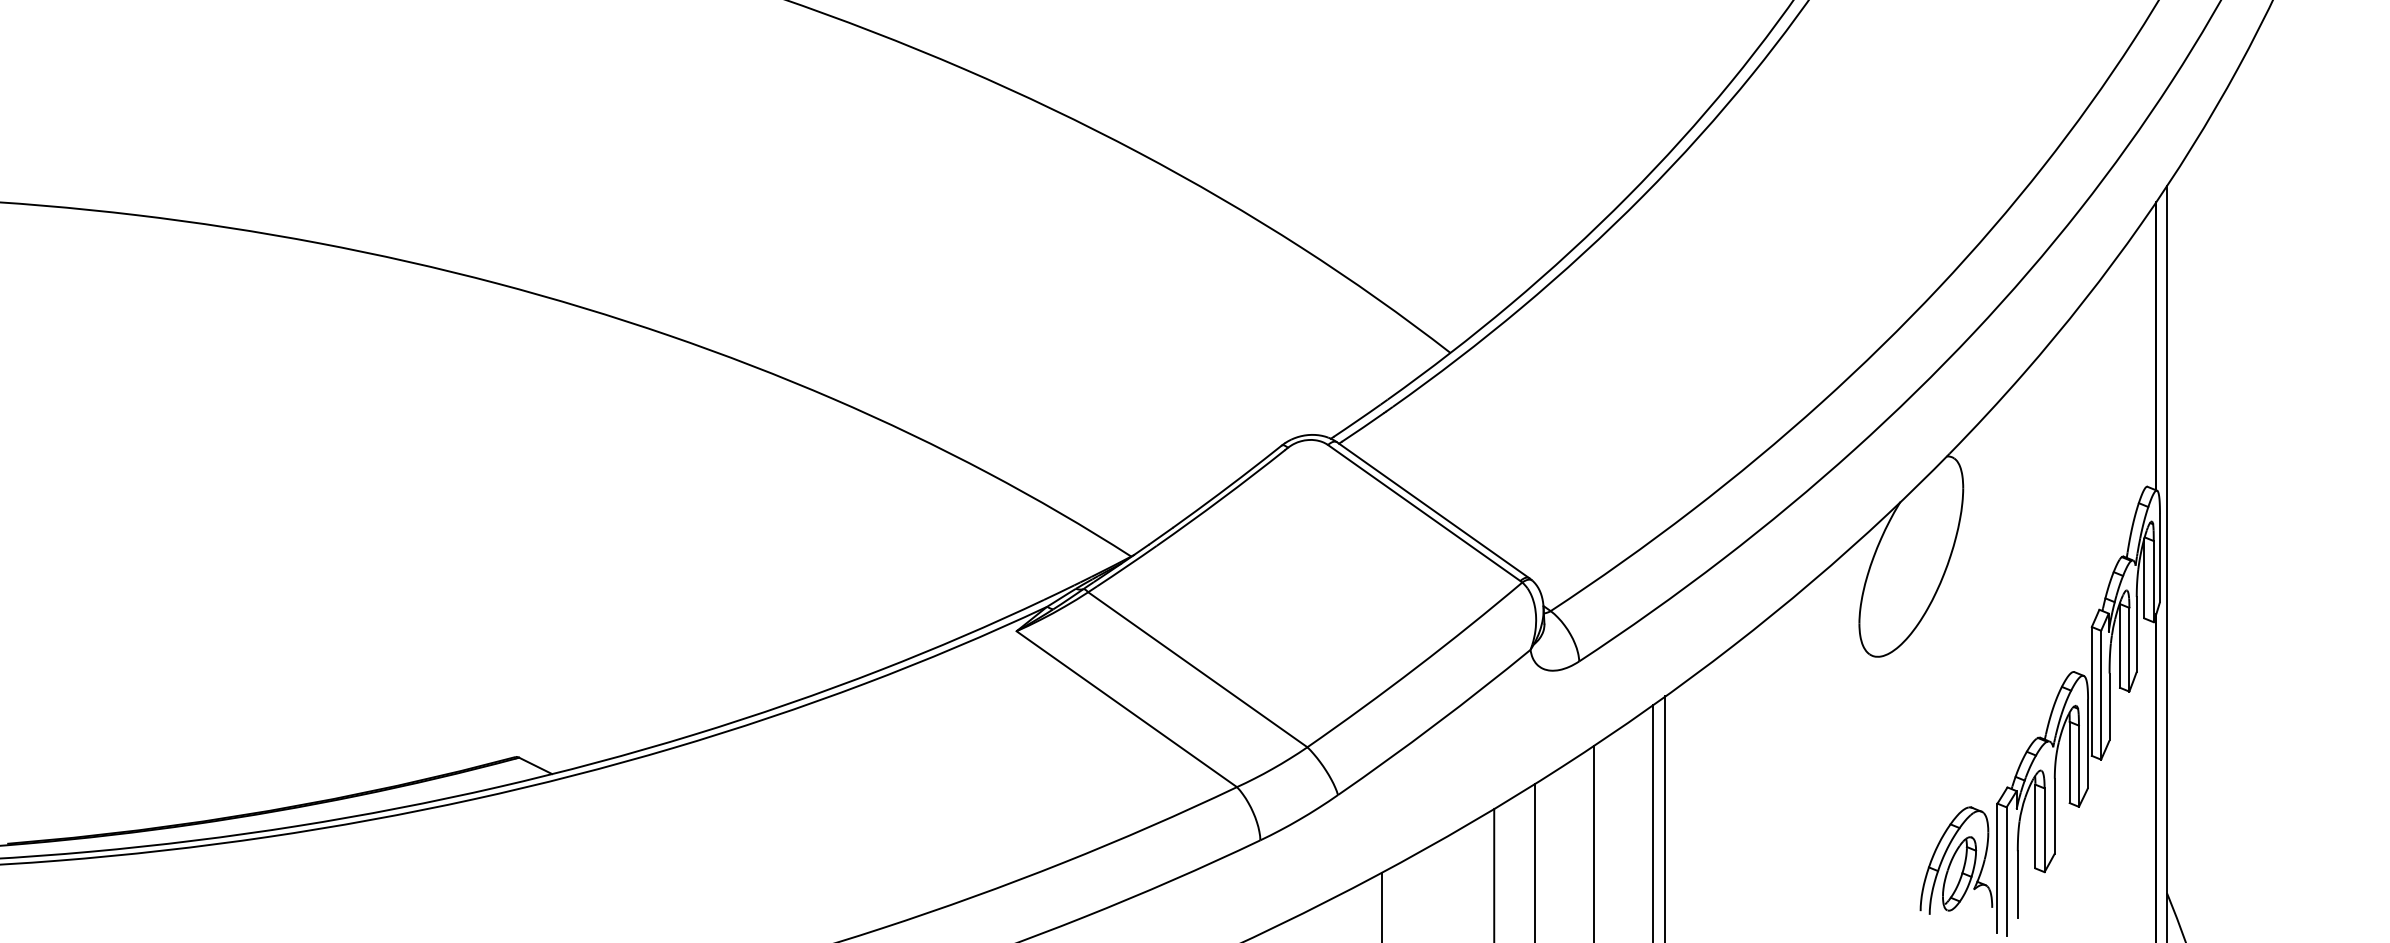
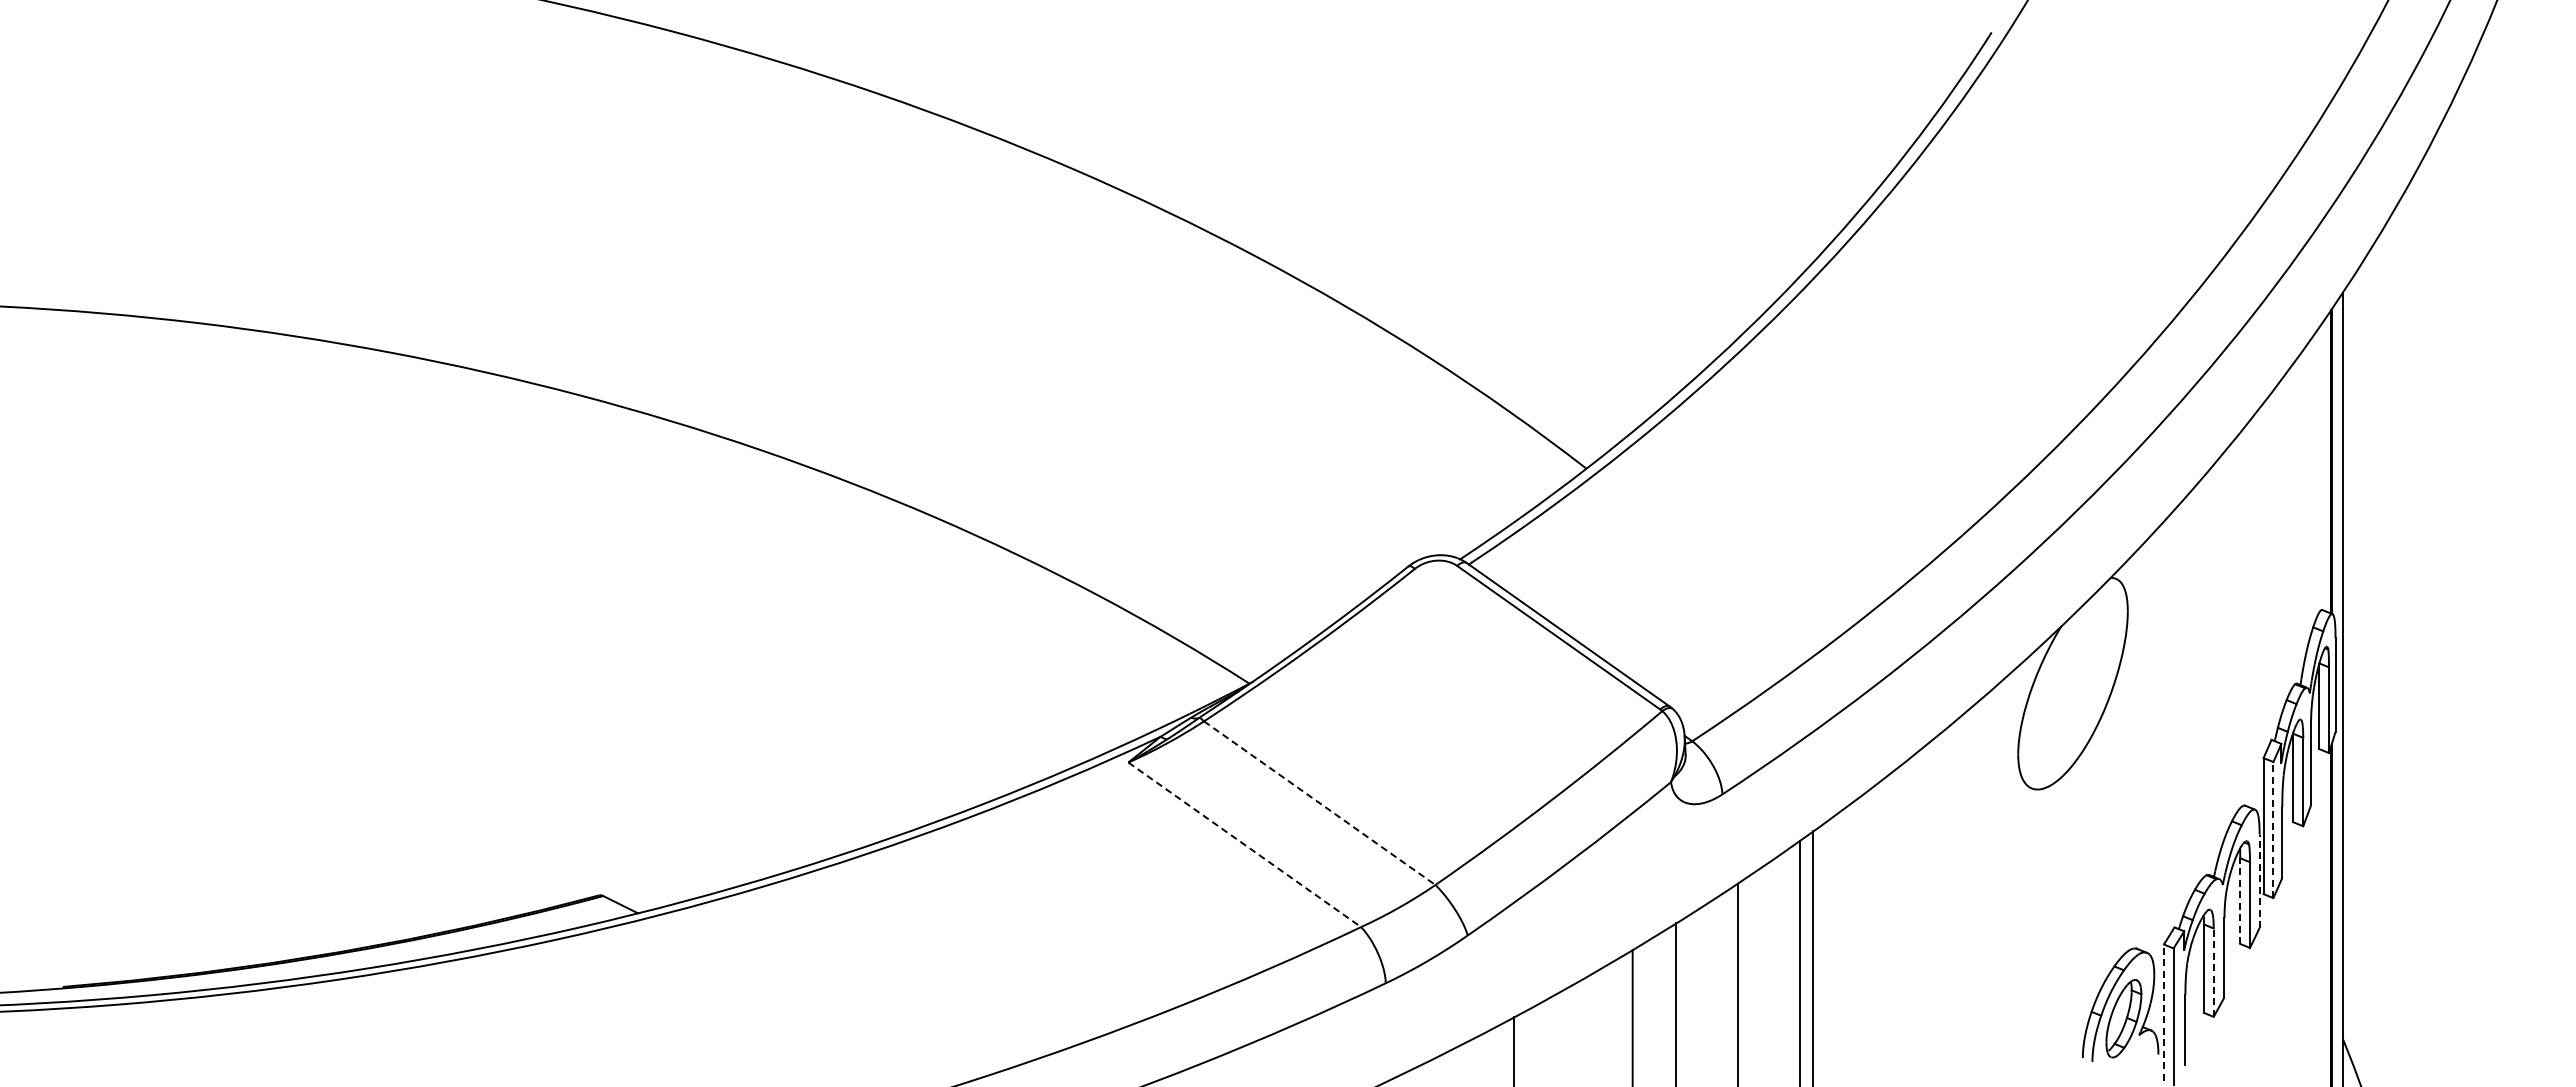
line: (1197, 670) -> (1319, 803), solid -> dashed
line: (2101, 694) -> (2273, 829), solid -> dashed
line: (1126, 708) -> (1244, 844), solid -> dashed
line: (2087, 743) -> (2259, 881), solid -> dashed
line: (2069, 762) -> (2240, 901), solid -> dashed
line: (2044, 830) -> (2213, 972), solid -> dashed
line: (1997, 868) -> (2163, 1012), solid -> dashed

